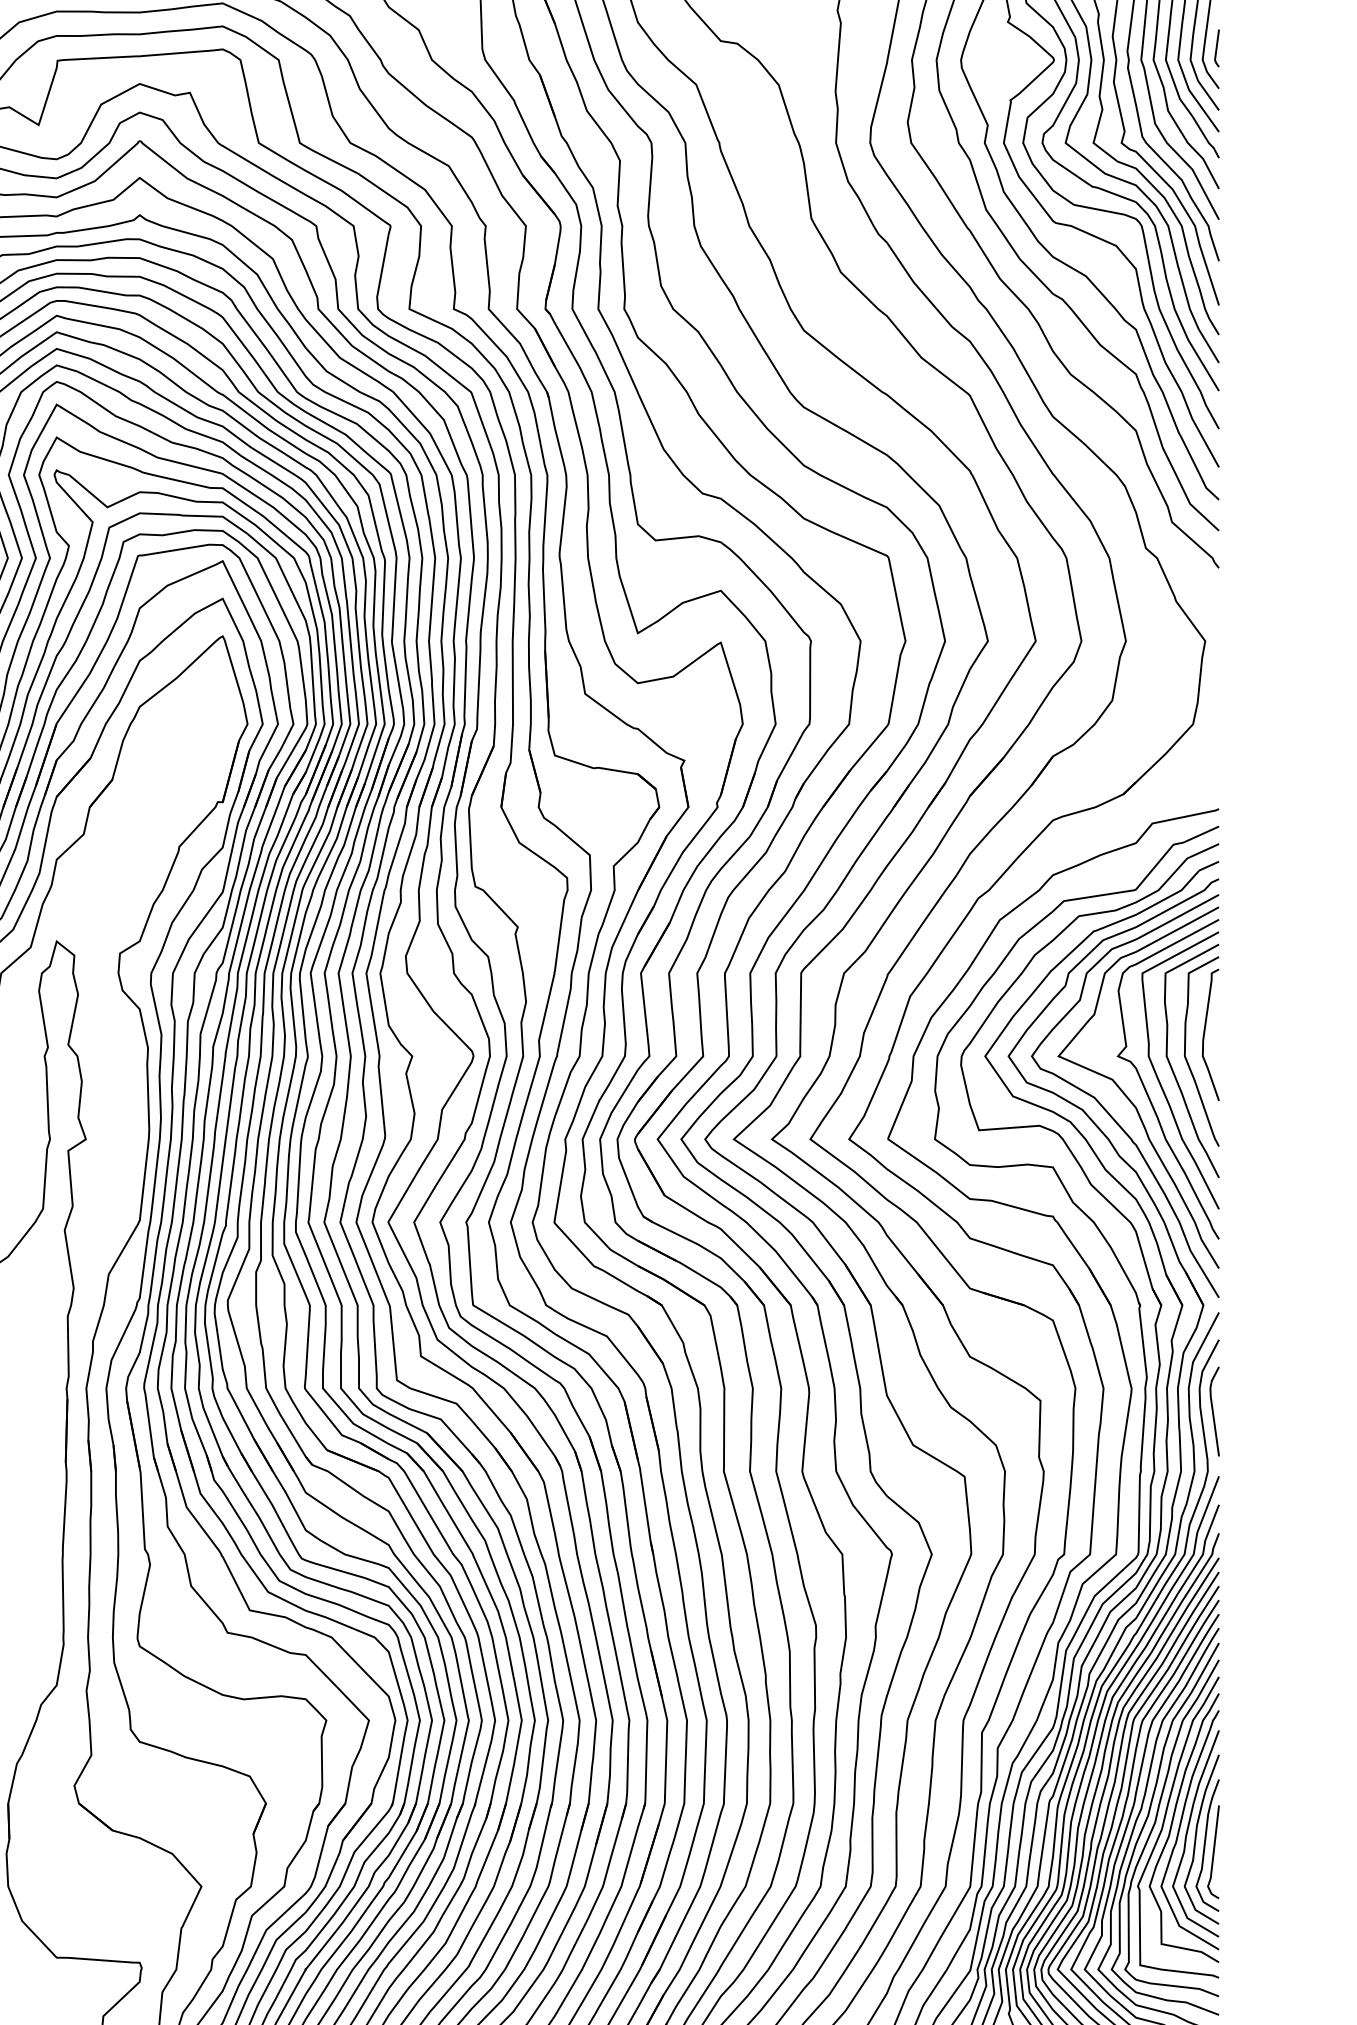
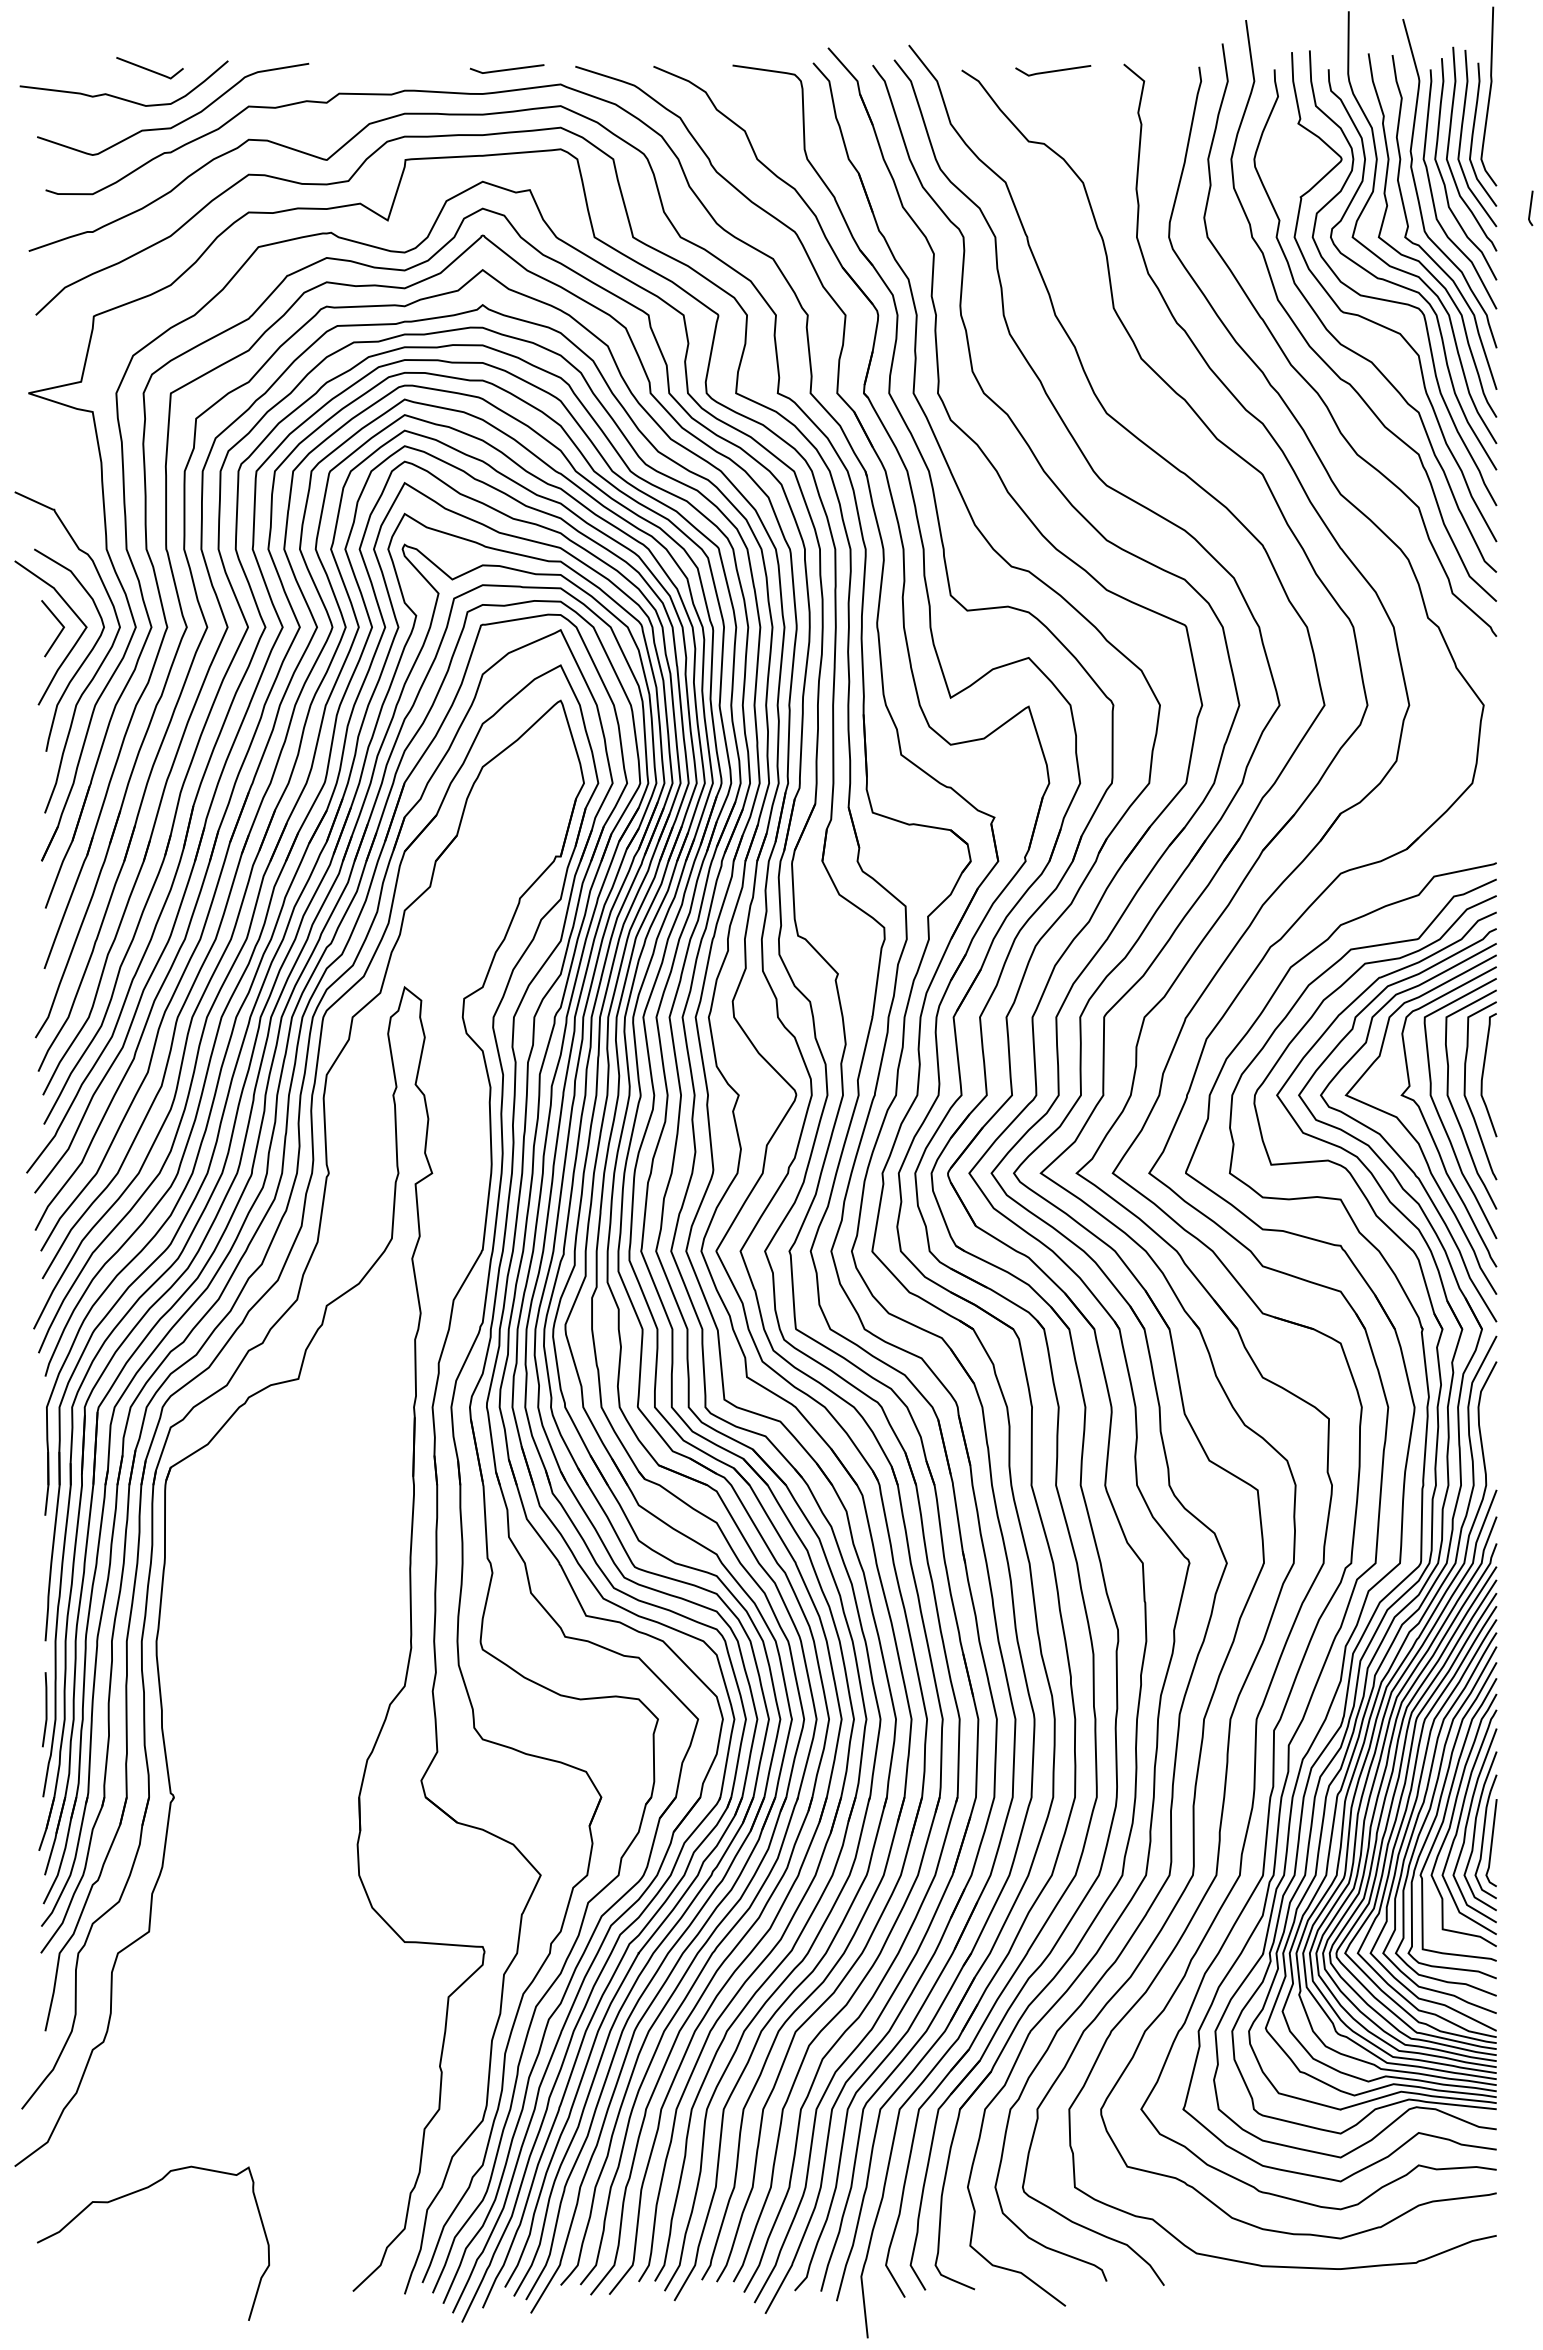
line: (1216, 48) -> (1530, 208), moved
line: (1213, 1412) -> (1491, 1429), removed

